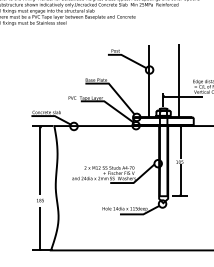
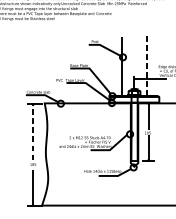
line: (178, 80) -> (146, 65), solid -> dashed
line: (40, 160) -> (33, 131), solid -> dashed

